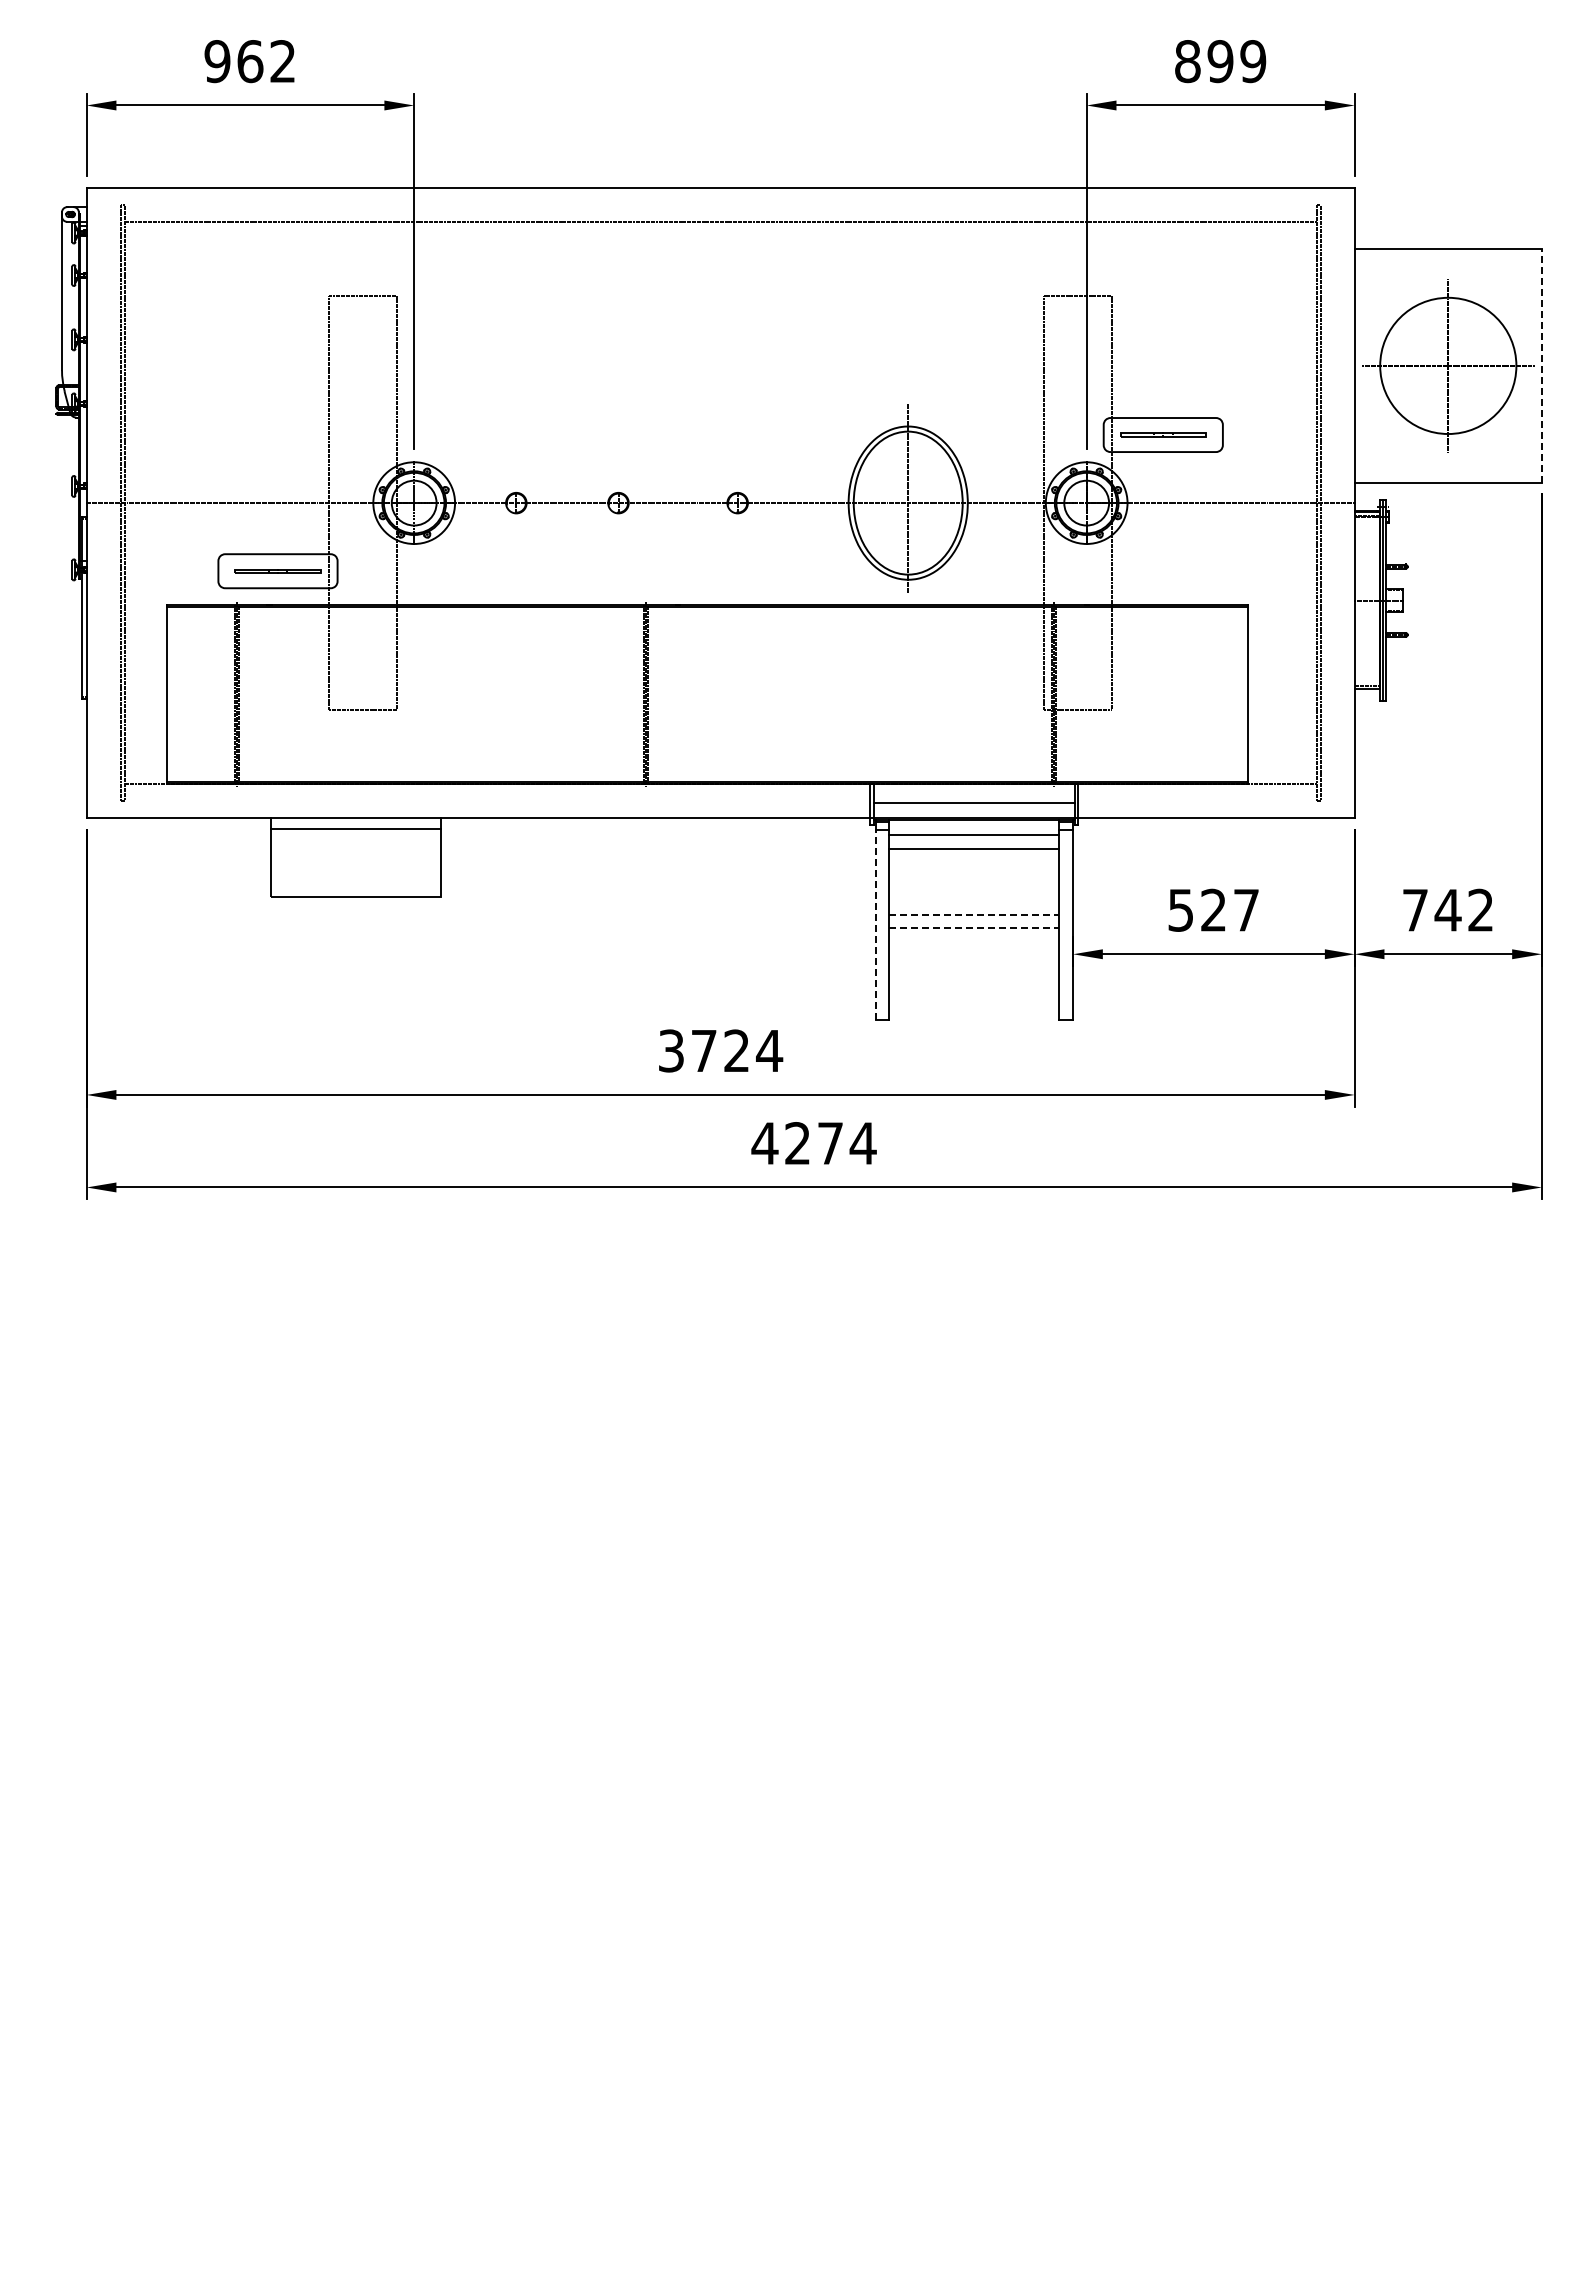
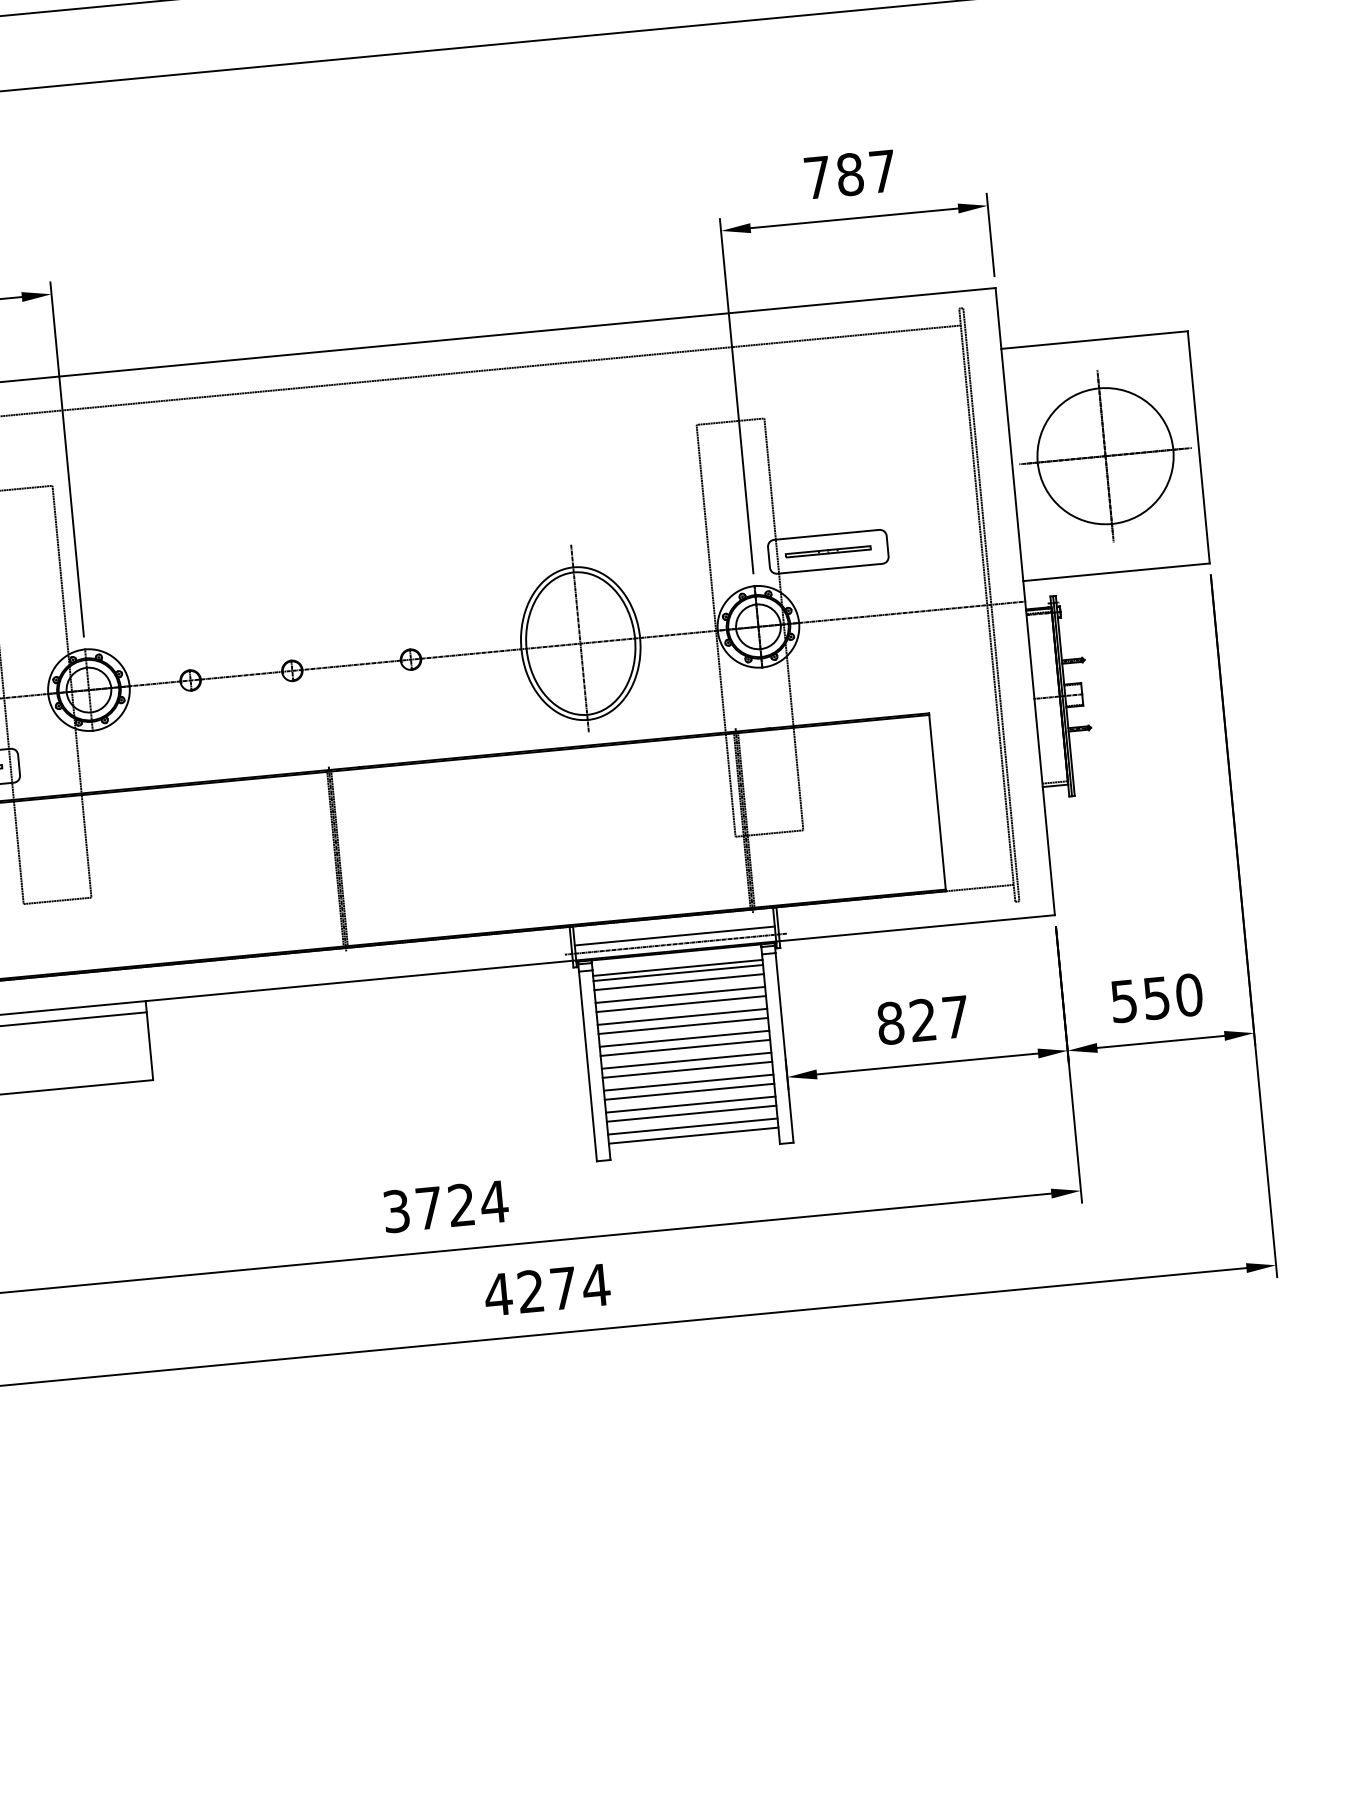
text: (1220, 61) -> (850, 174), 899 -> 787
line: (1541, 365) -> (1198, 447), dashed -> solid
line: (974, 811) -> (675, 944), added
line: (974, 840) -> (678, 973), added
line: (974, 862) -> (680, 995), added
line: (974, 871) -> (681, 1004), added
line: (974, 884) -> (682, 1017), added
line: (974, 893) -> (683, 1026), added
line: (974, 906) -> (684, 1038), added
text: (1180, 909) -> (890, 1022), 527 -> 827
text: (1448, 909) -> (1156, 997), 742 -> 550
line: (974, 915) -> (685, 1047), dashed -> solid
line: (875, 924) -> (587, 1066), dashed -> solid
line: (974, 928) -> (686, 1060), dashed -> solid
line: (974, 937) -> (687, 1069), added
line: (974, 950) -> (688, 1082), added
line: (974, 959) -> (689, 1091), added
line: (974, 972) -> (690, 1104), added
line: (974, 981) -> (691, 1113), added
line: (974, 994) -> (693, 1126), added
line: (974, 1003) -> (693, 1135), added

